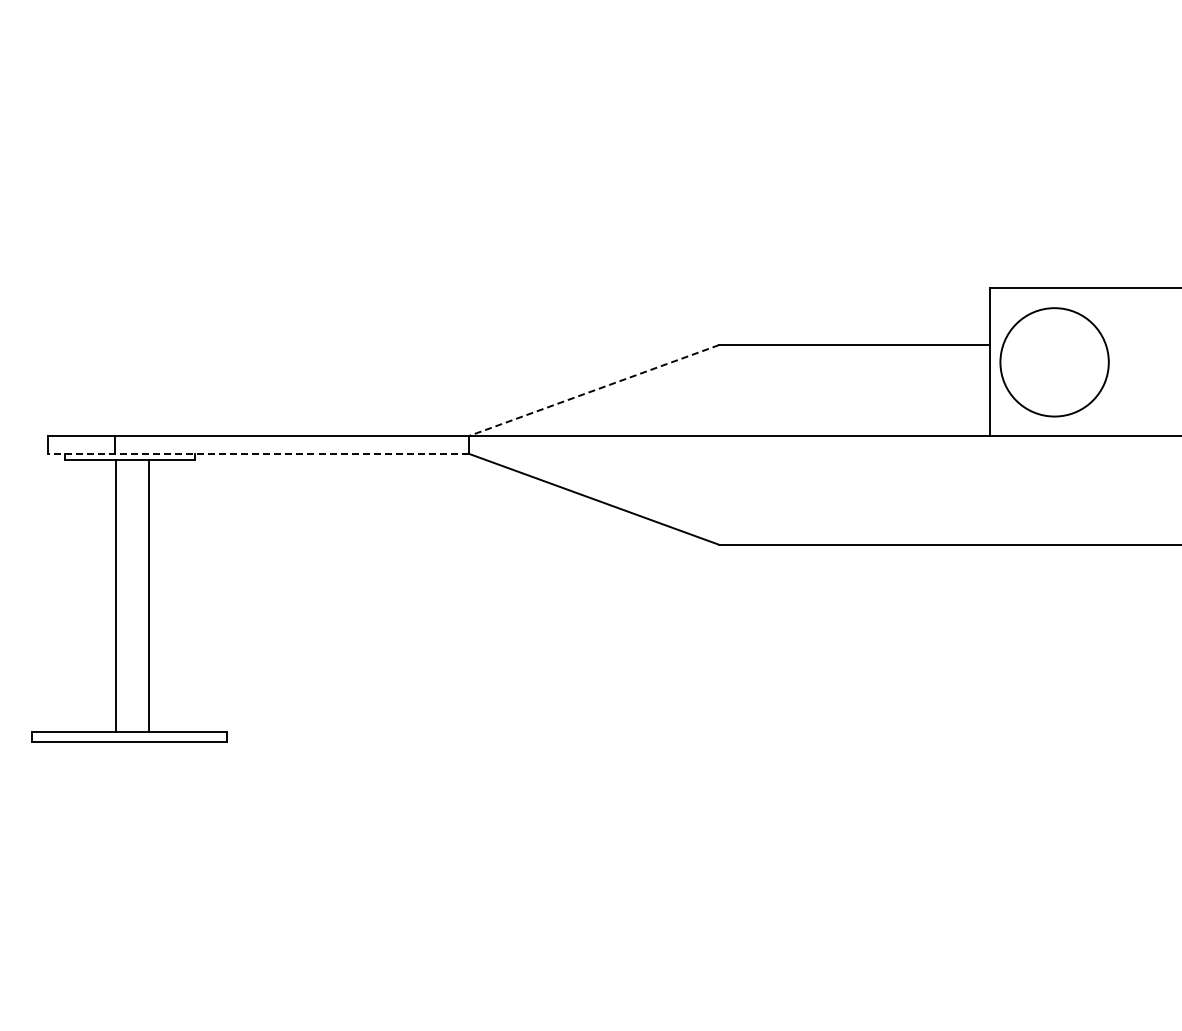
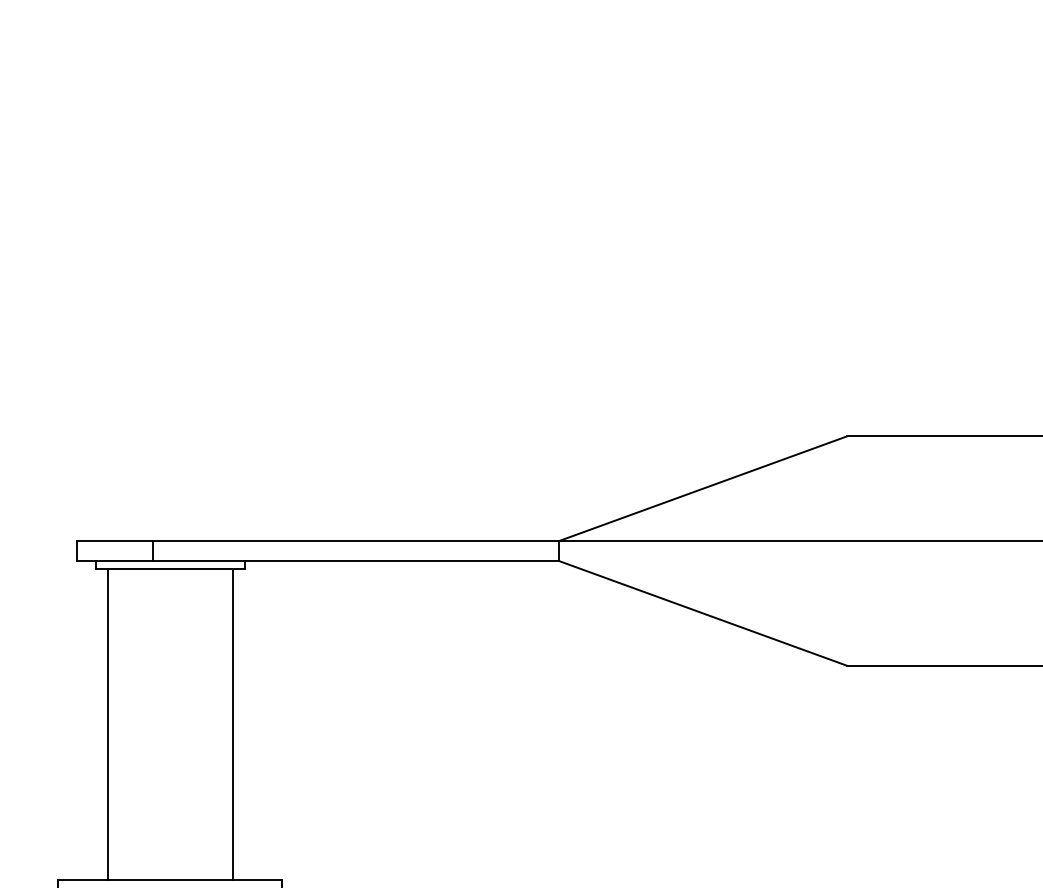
line: (593, 390) -> (702, 488), dashed -> solid
line: (257, 453) -> (317, 560), dashed -> solid
line: (116, 595) -> (108, 723), moved
line: (148, 595) -> (232, 723), moved

